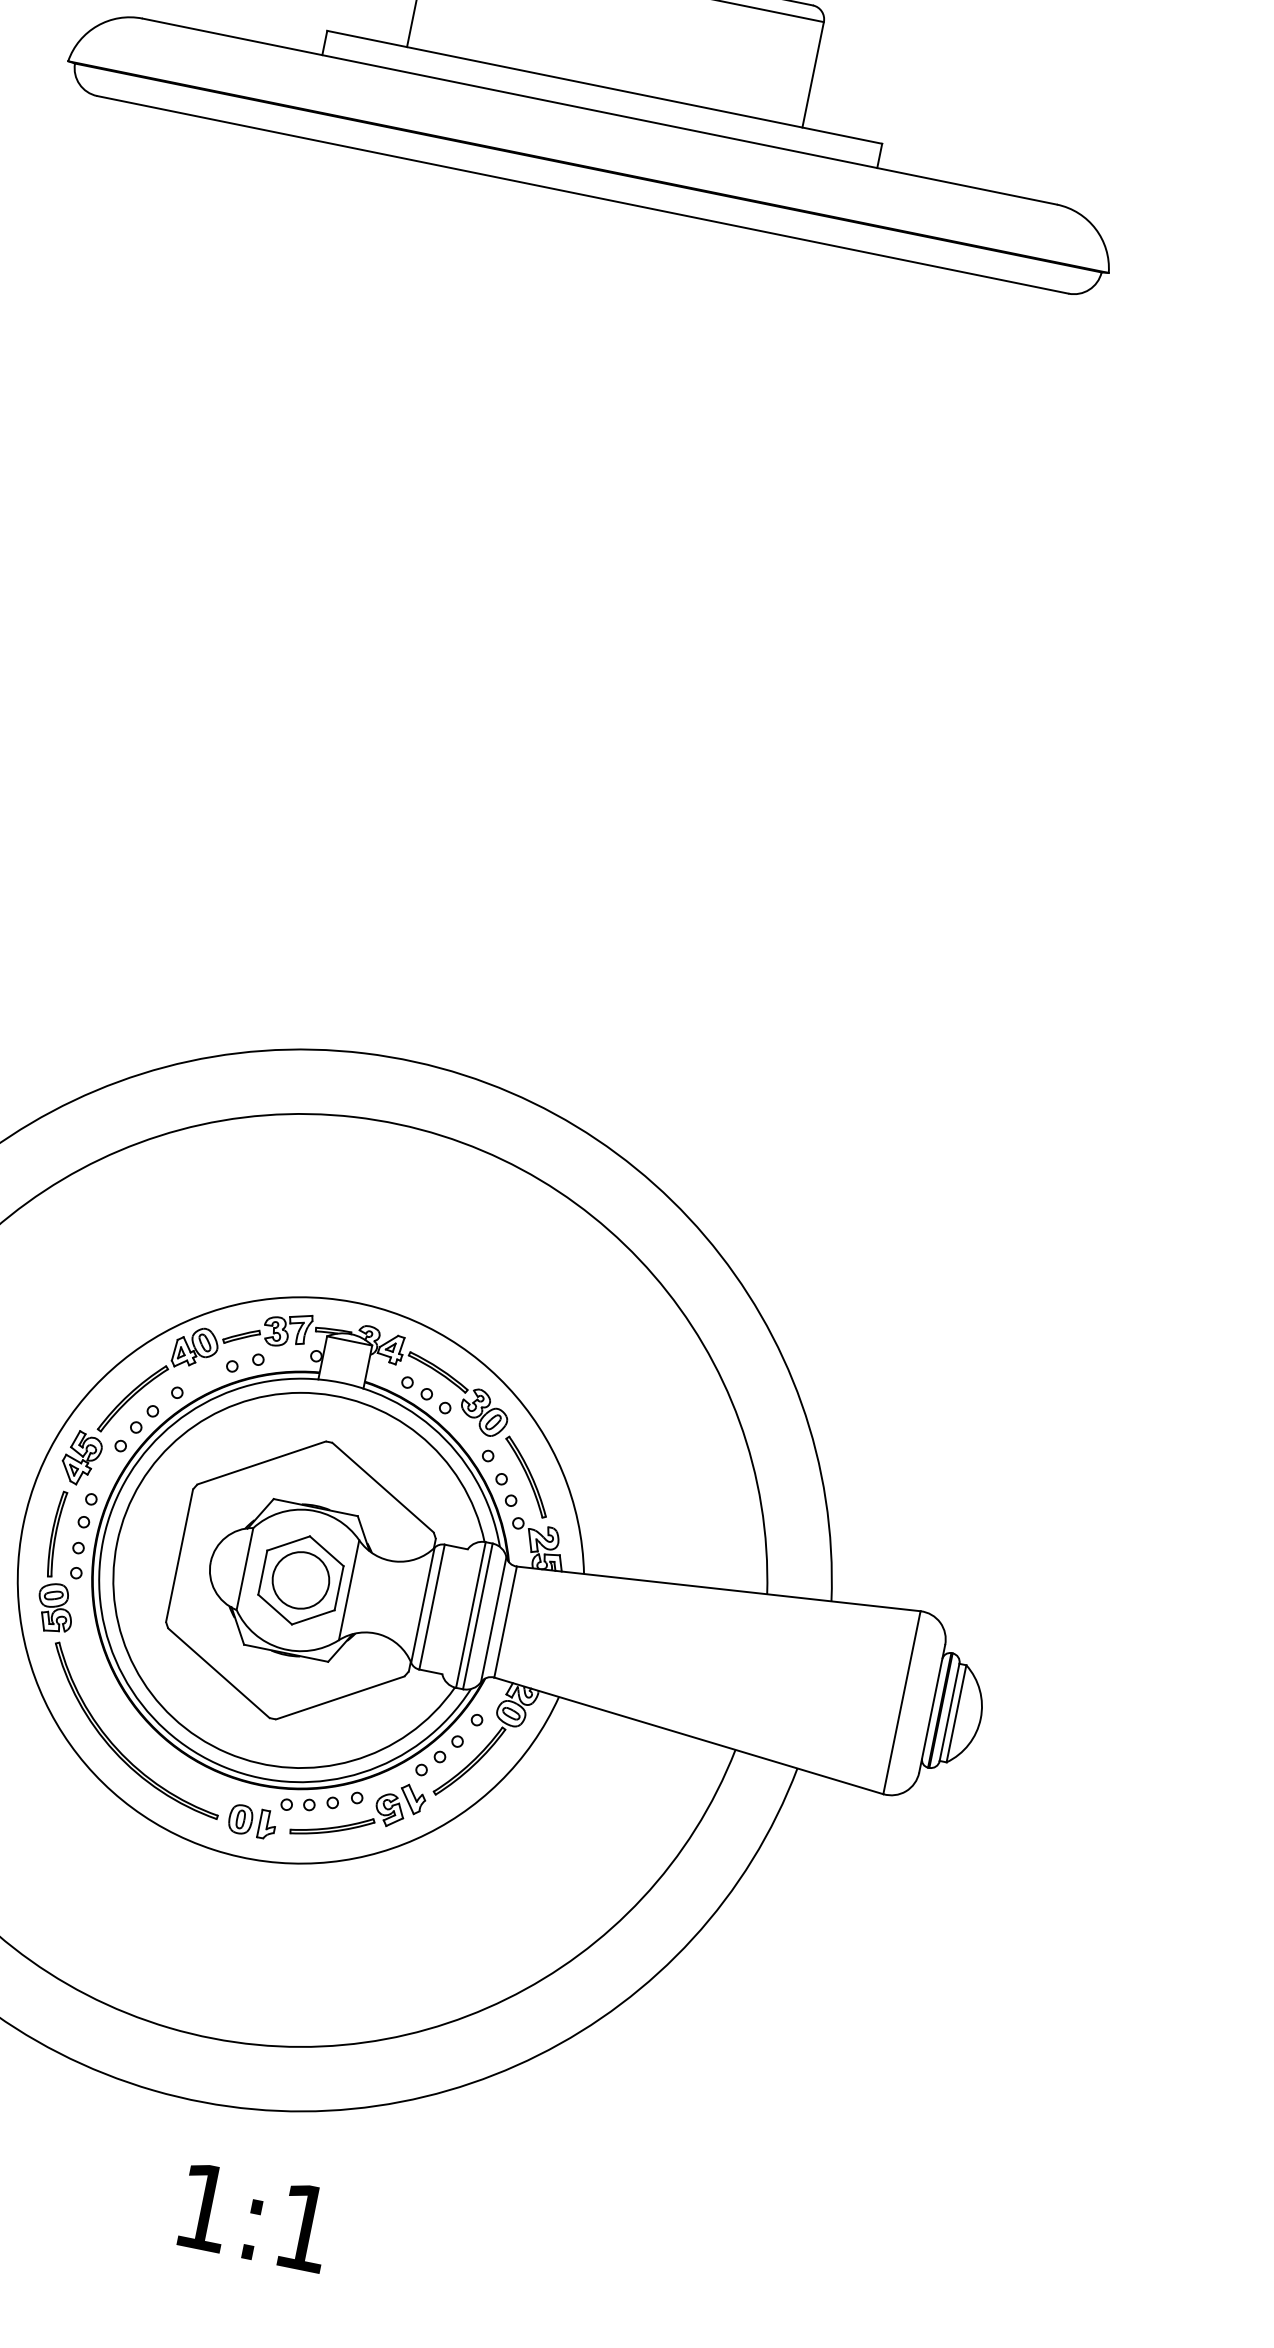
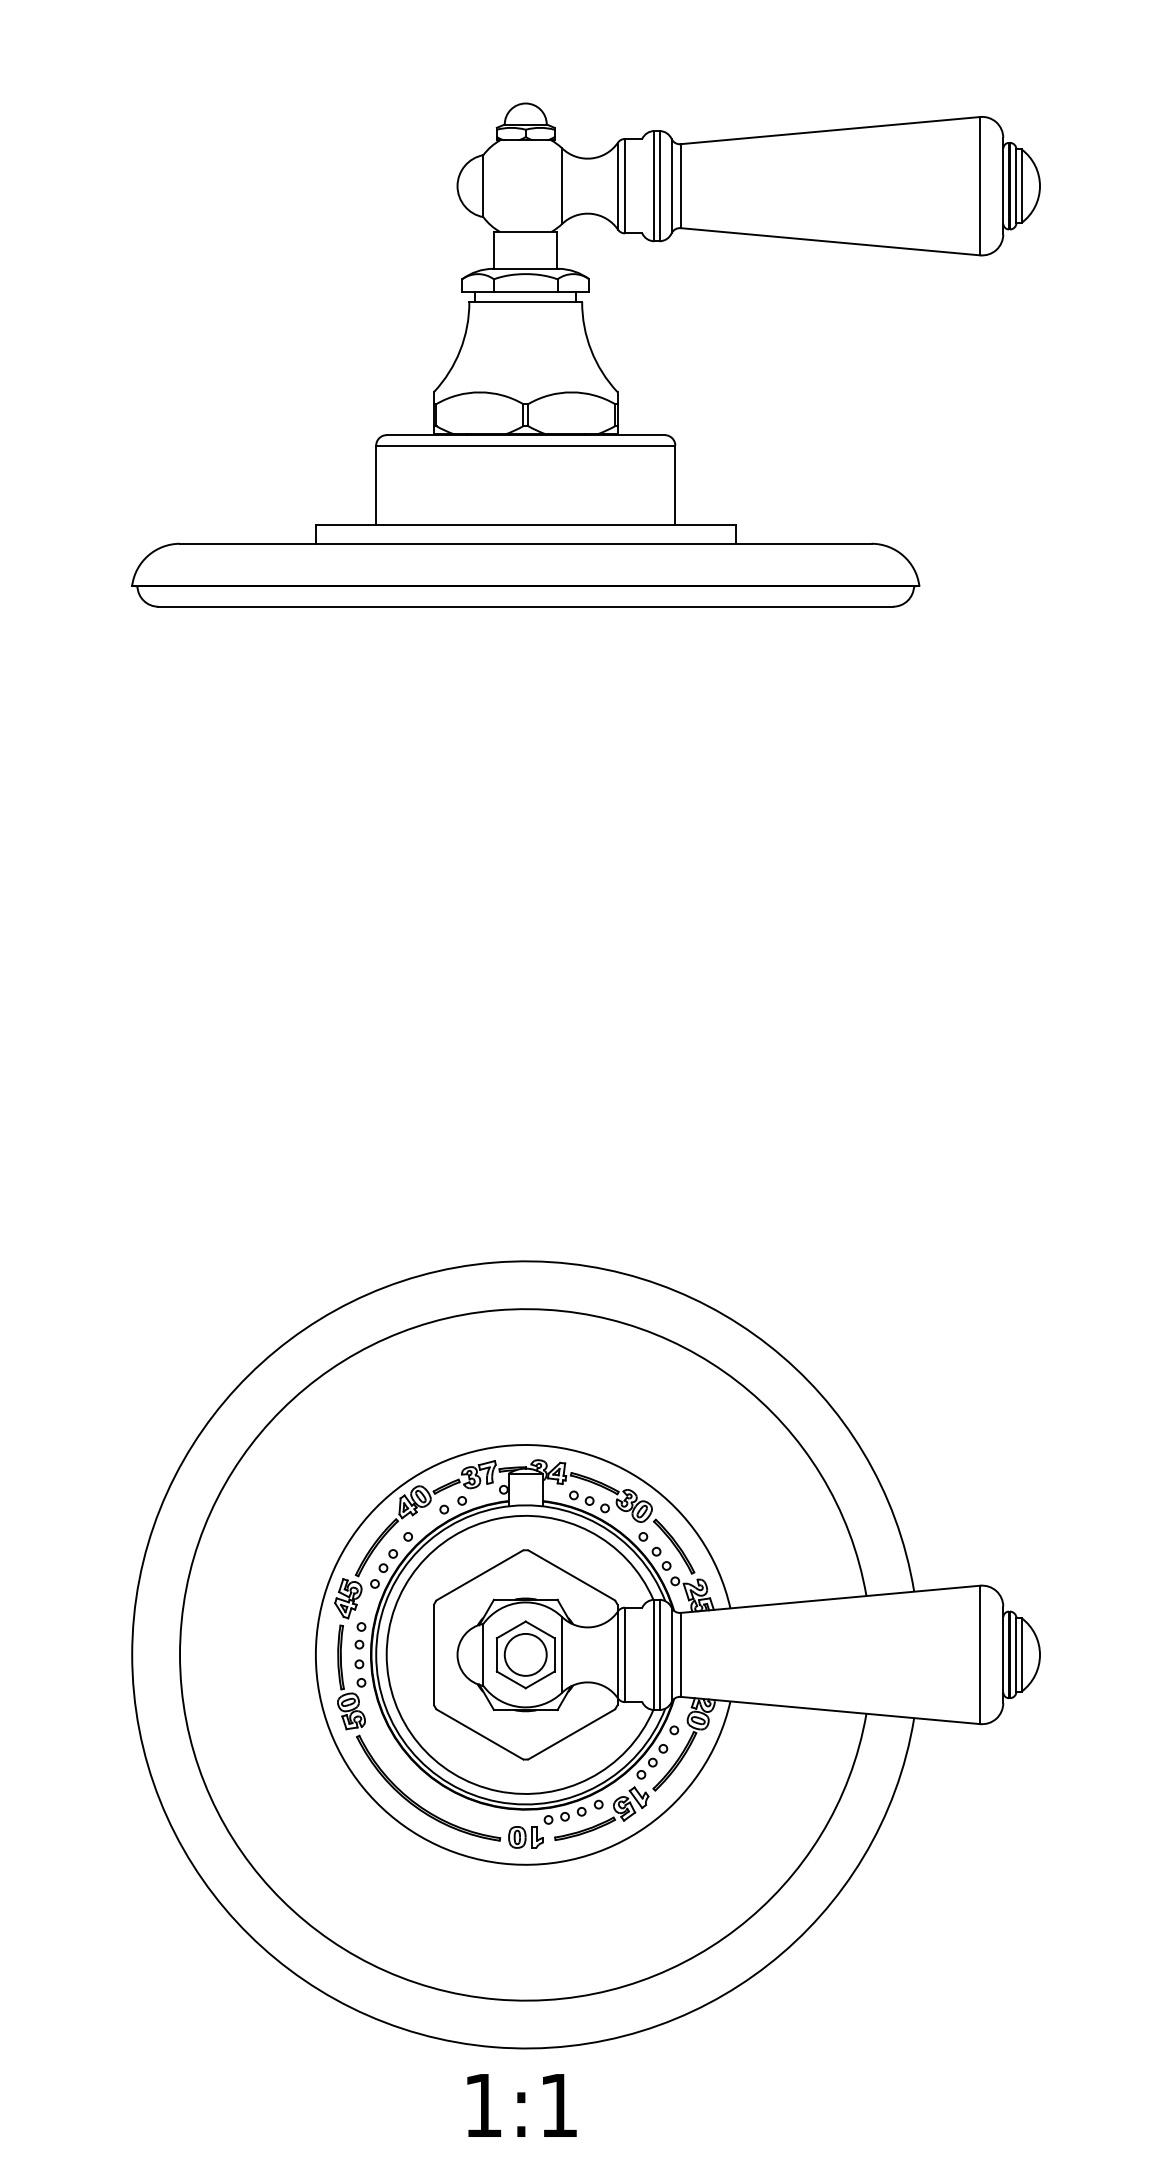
text: (254, 2217) -> (521, 2105), moved

